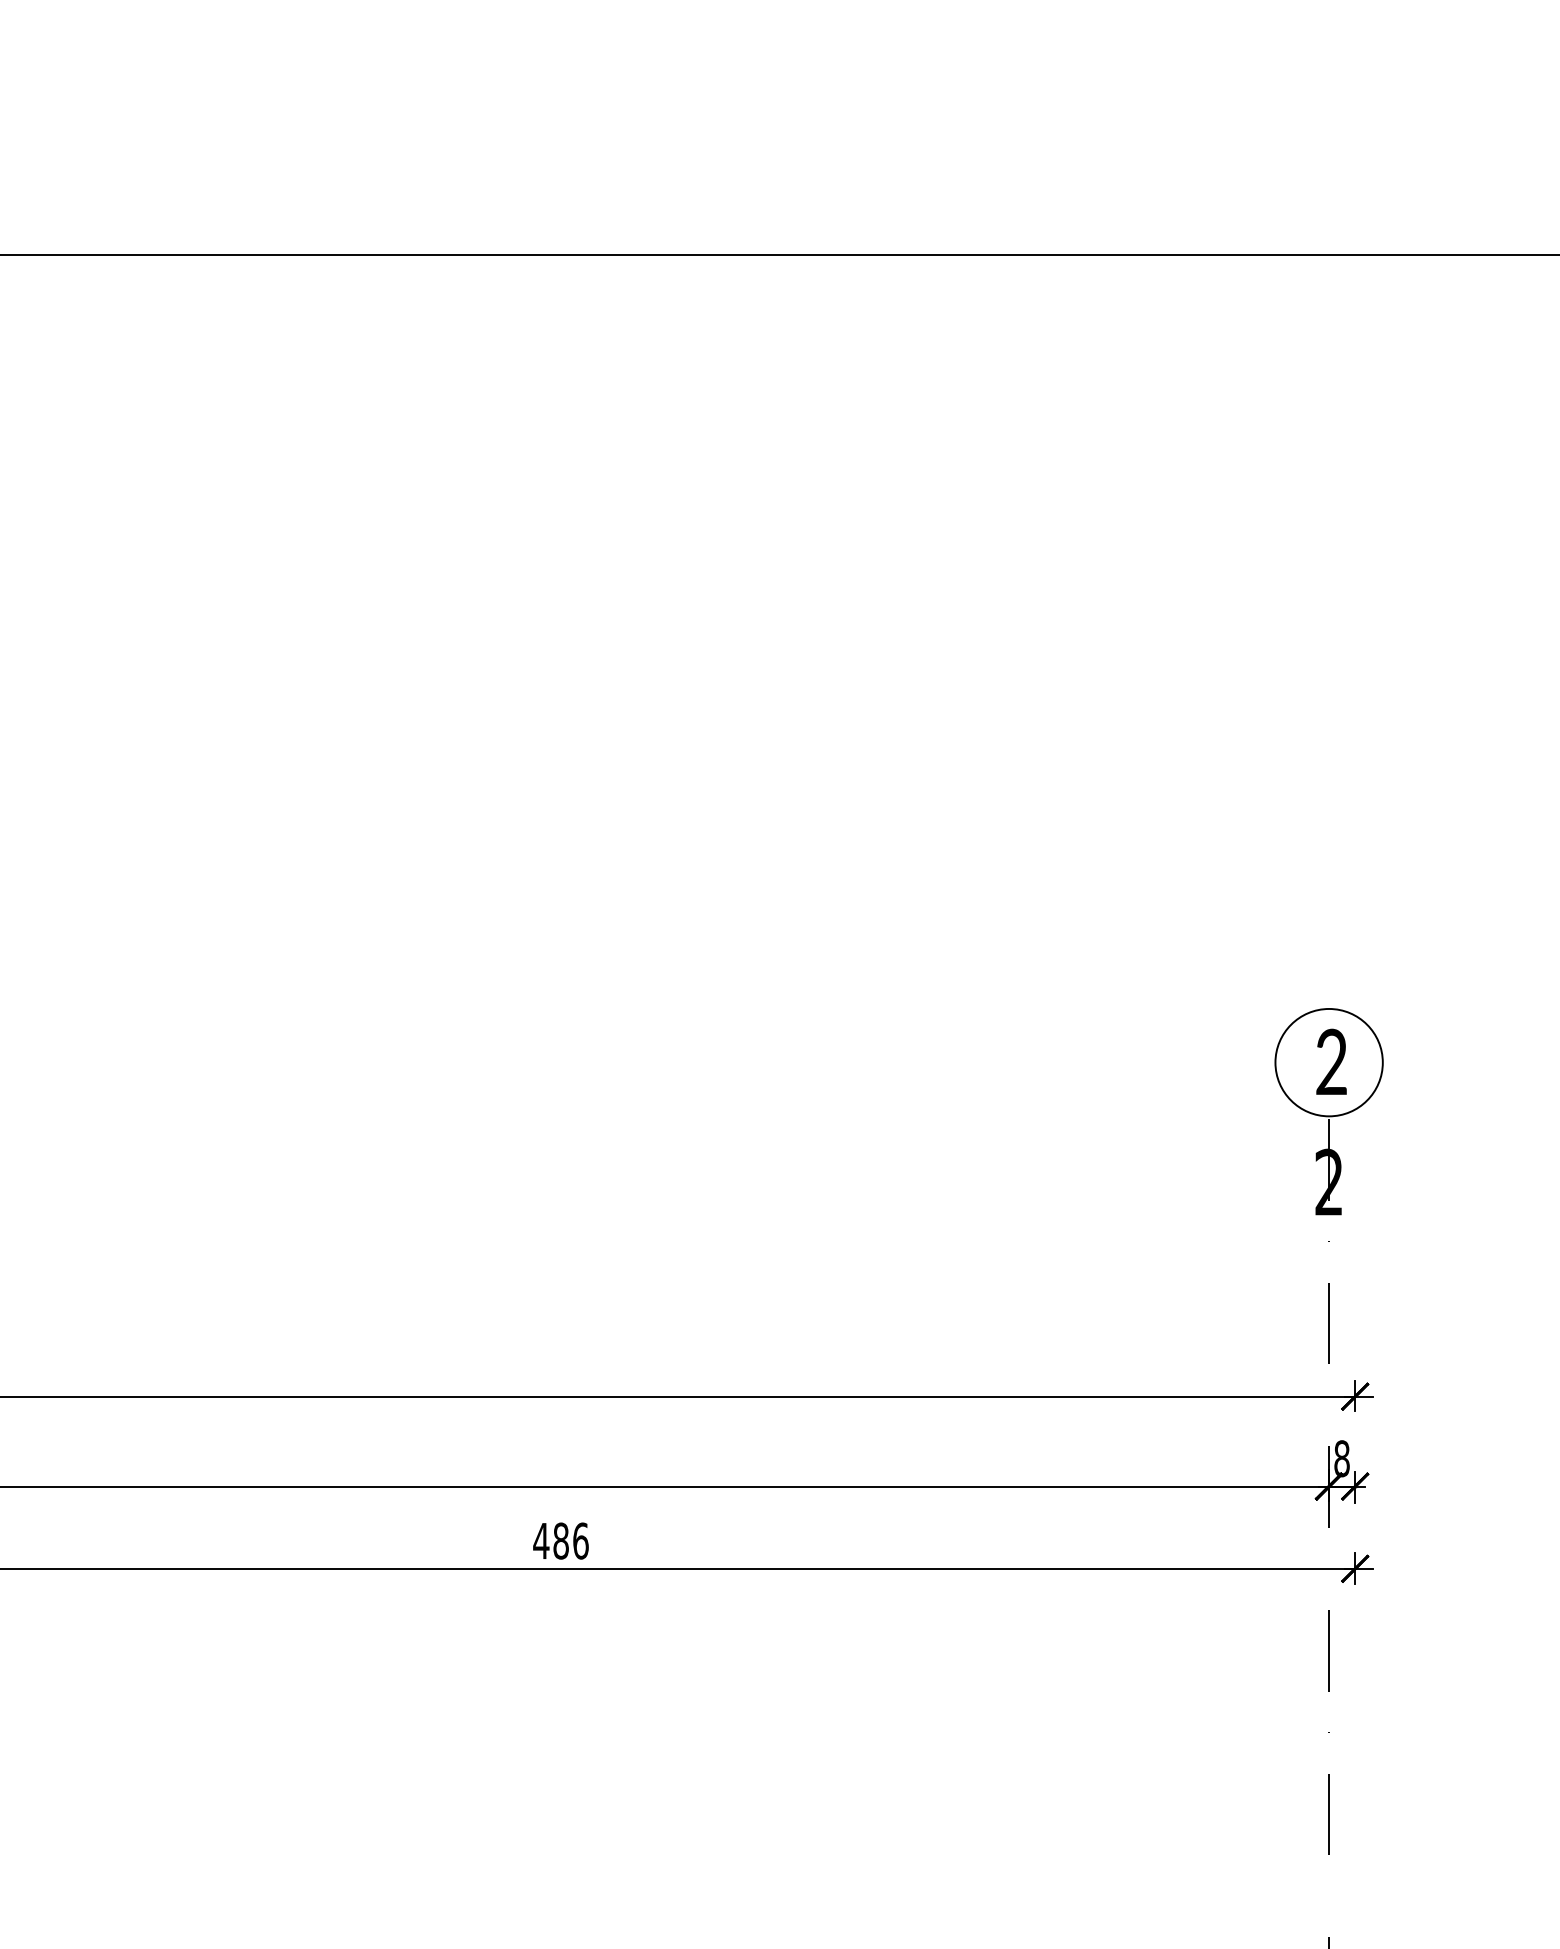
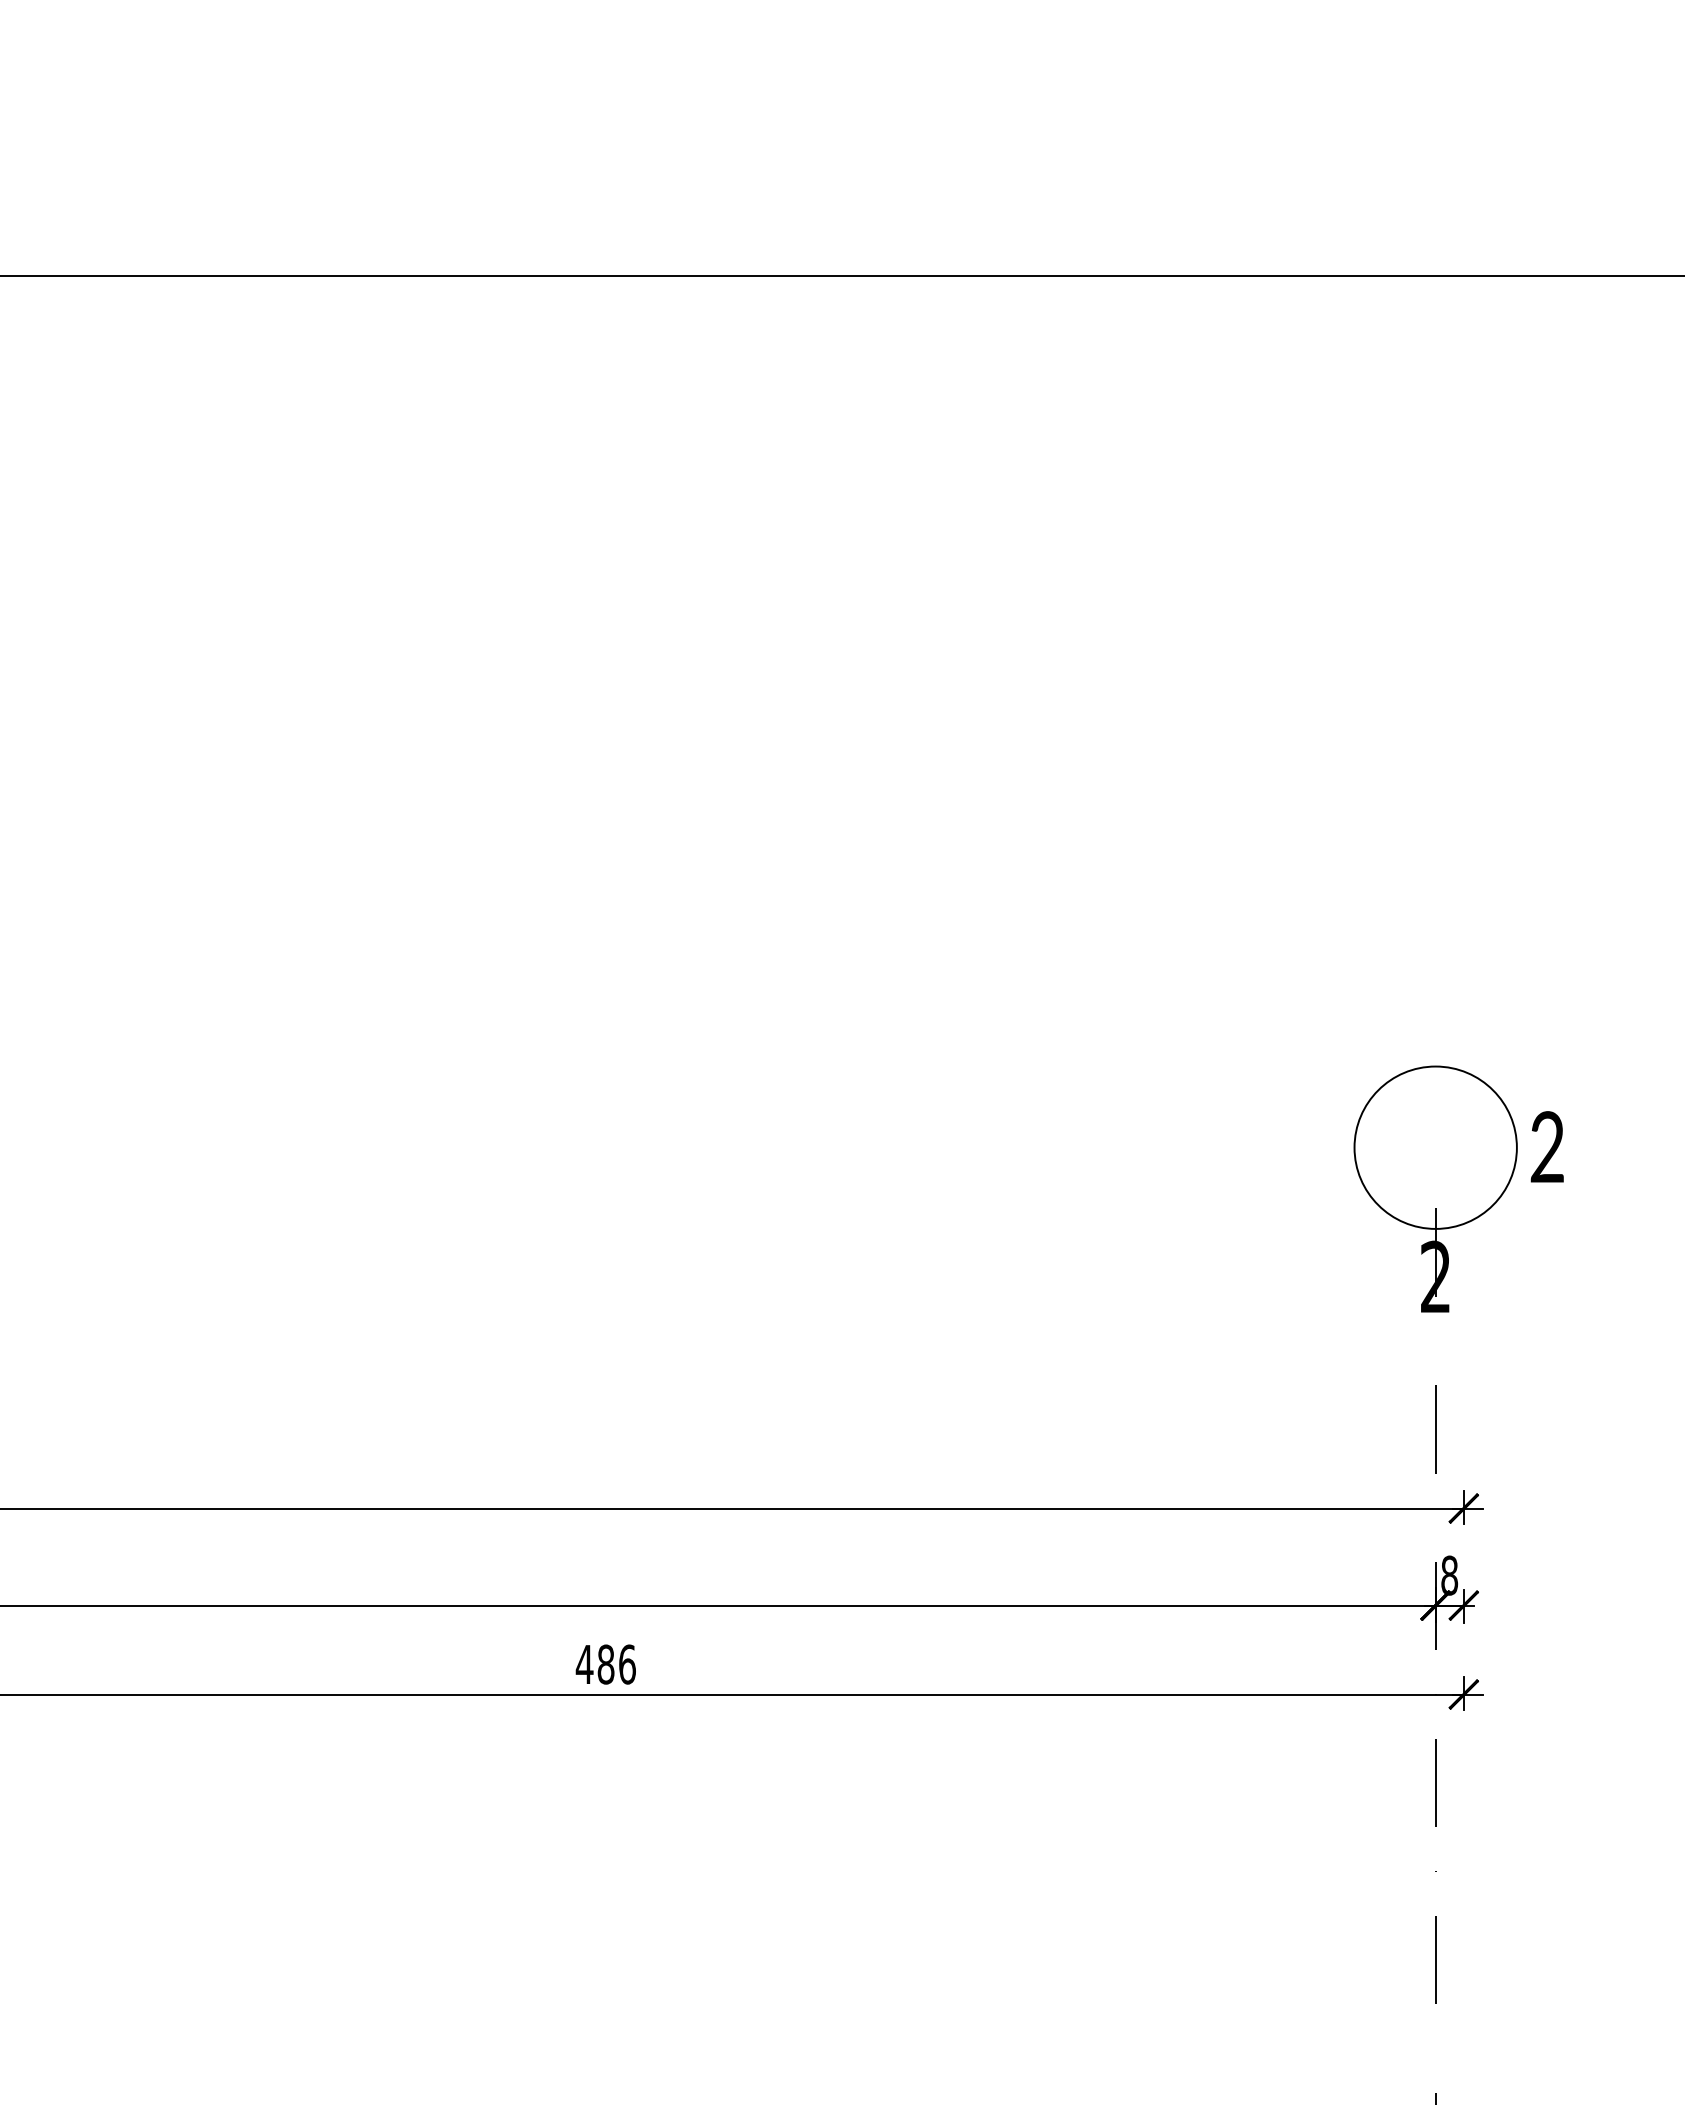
text: (1330, 1061) -> (1546, 1146), moved
circle: (1328, 1062) -> (1435, 1147), size x1.4

